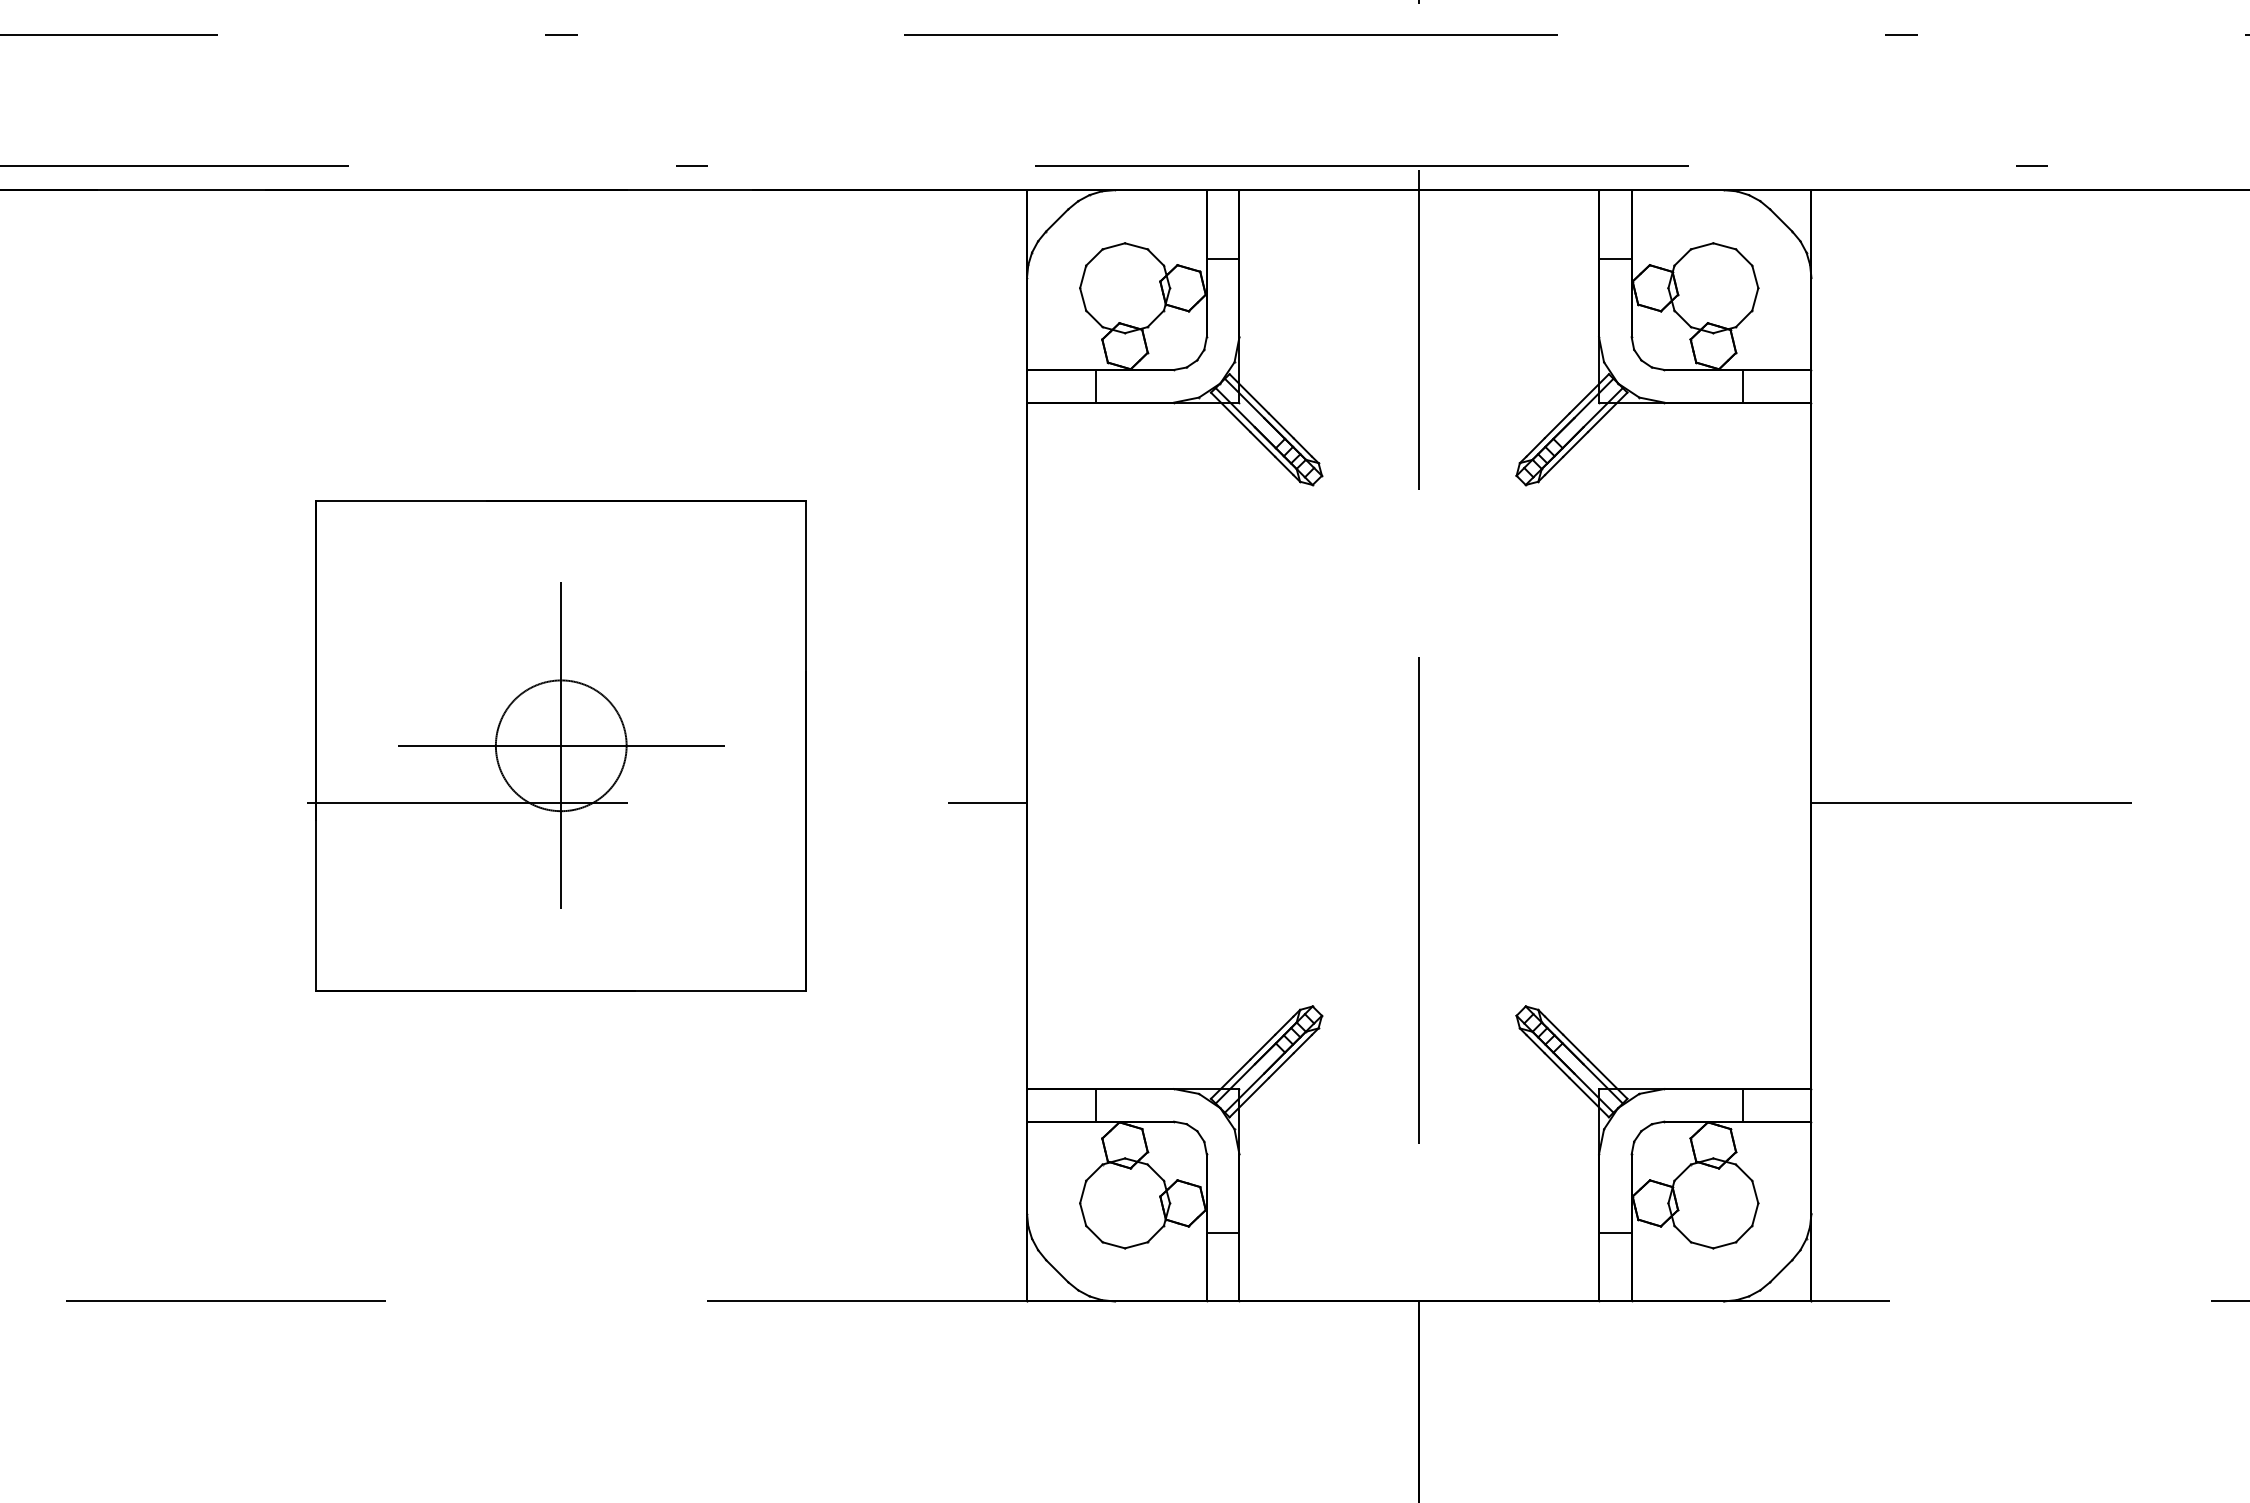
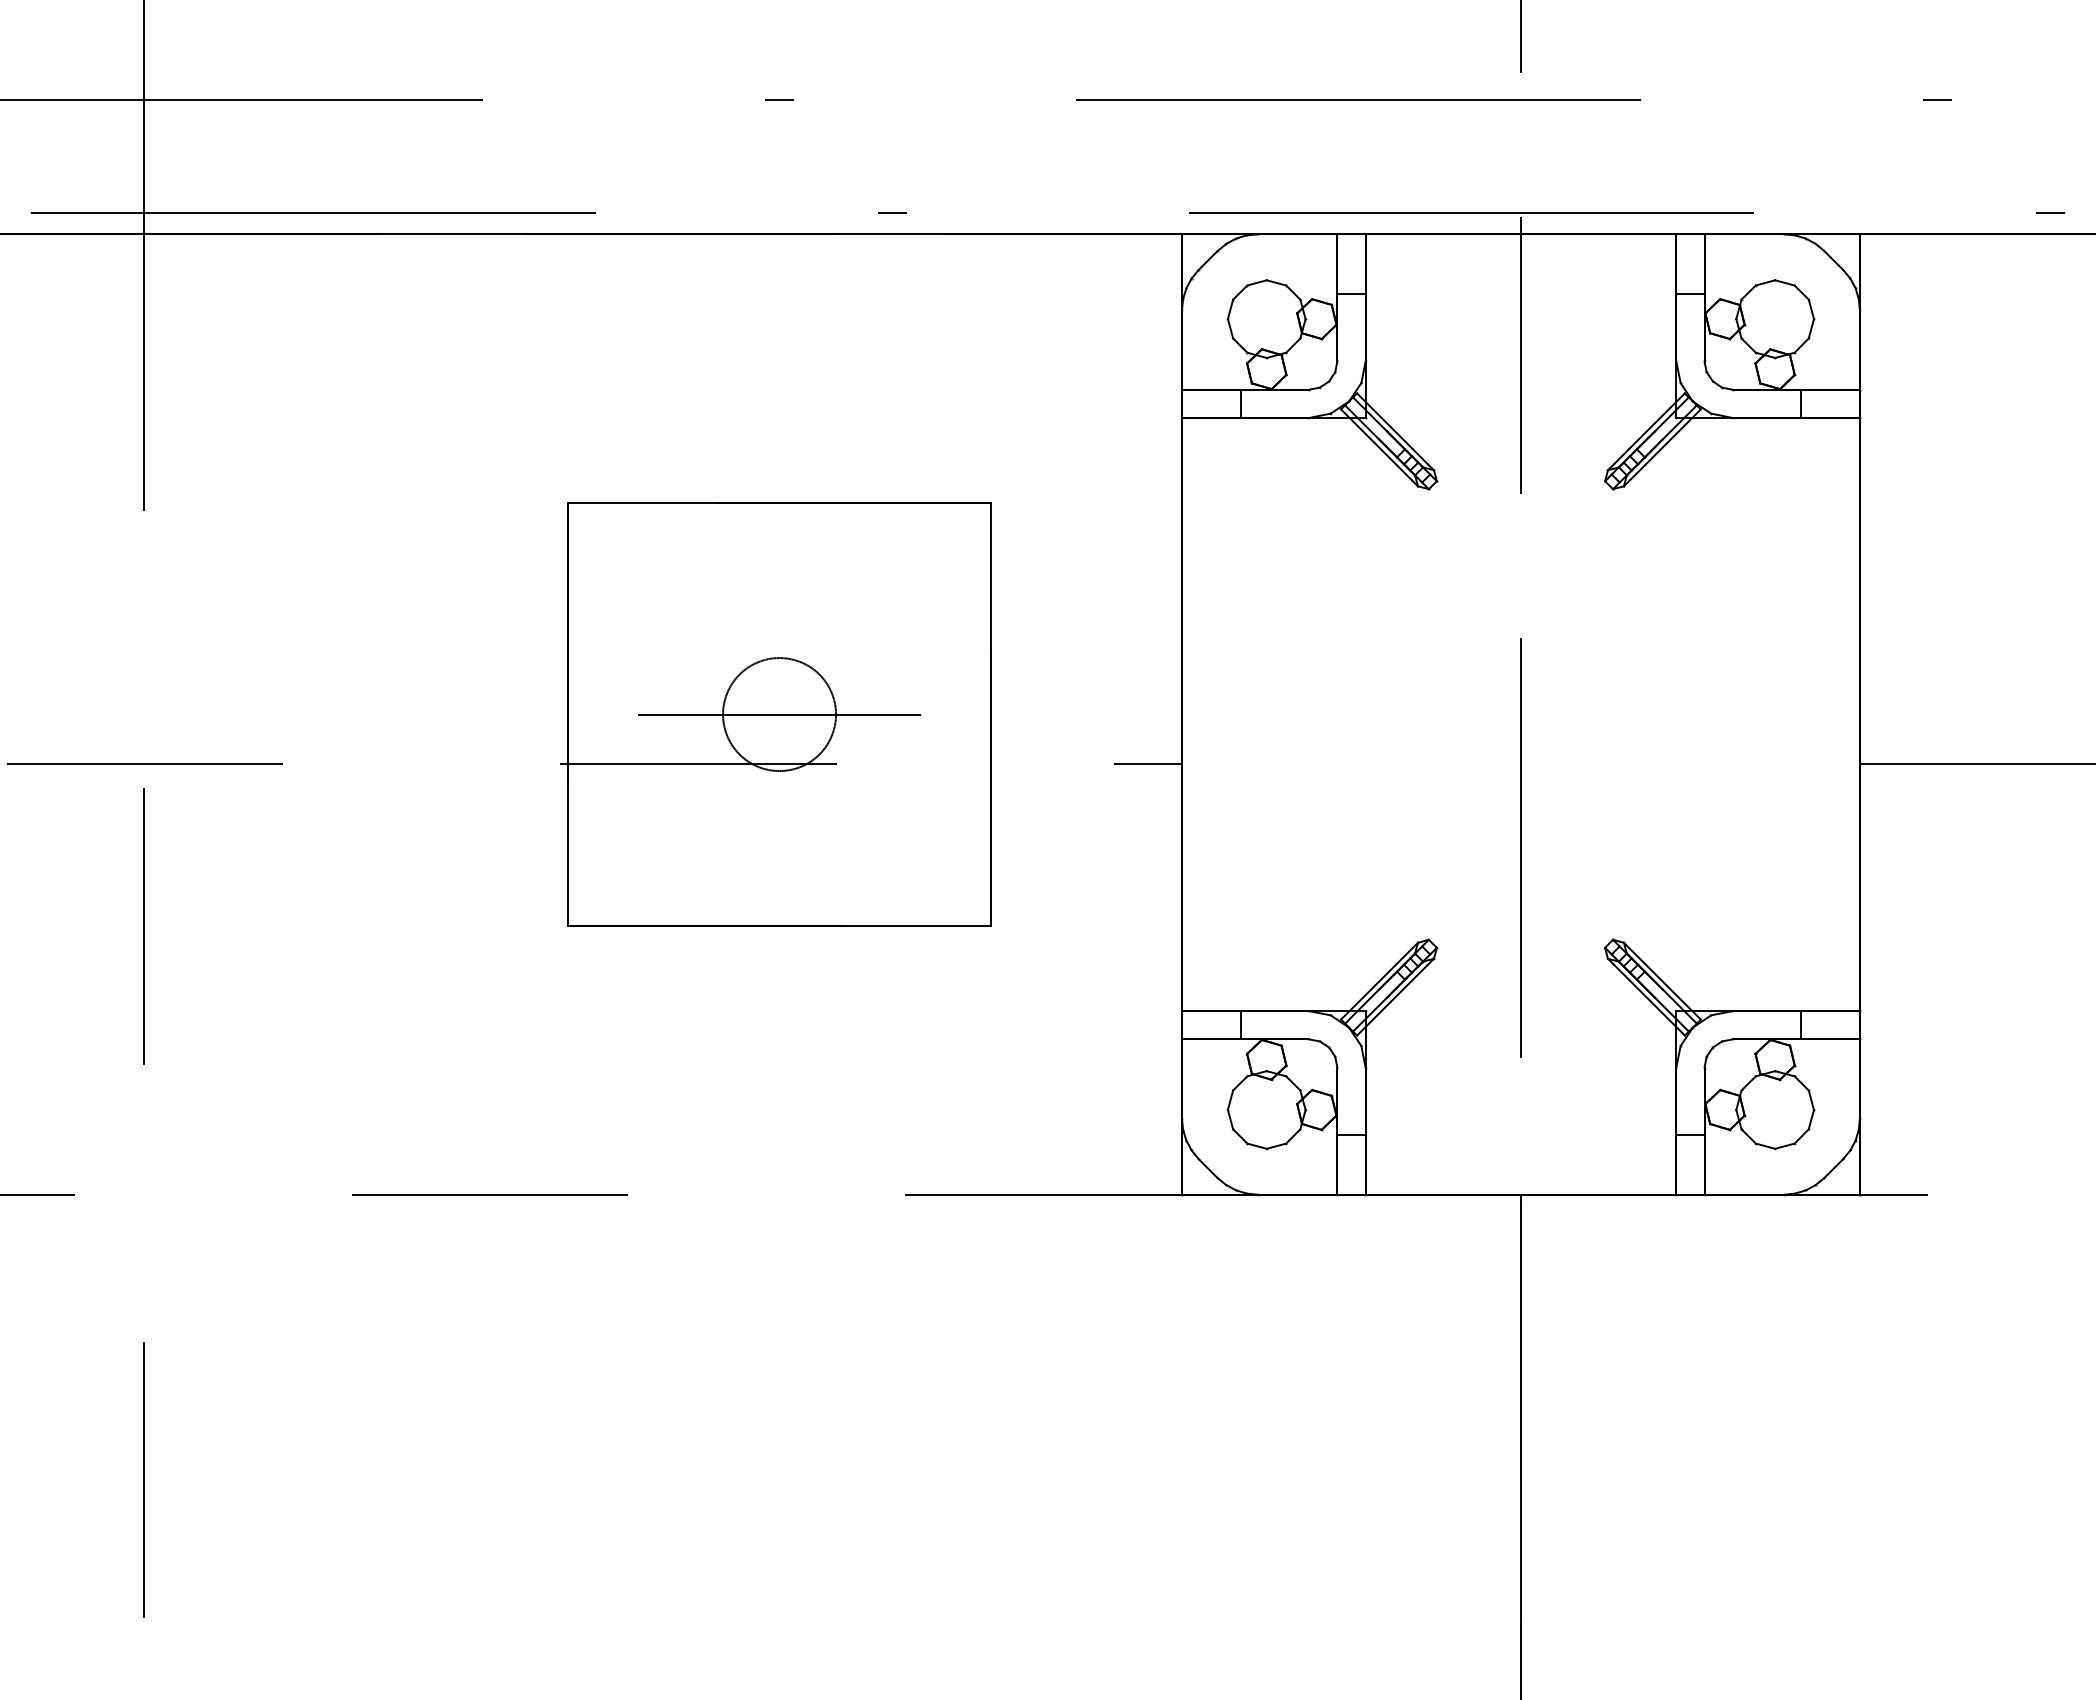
line: (561, 745) -> (779, 714), removed

